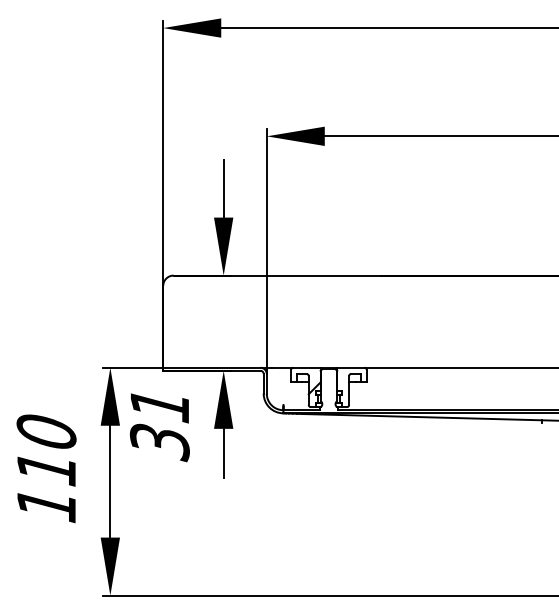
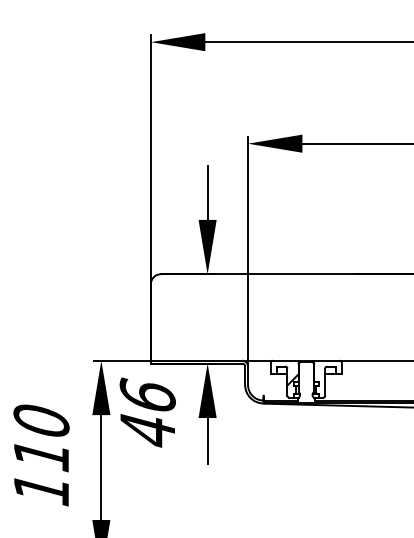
text: (159, 423) -> (147, 413), 31 -> 46

